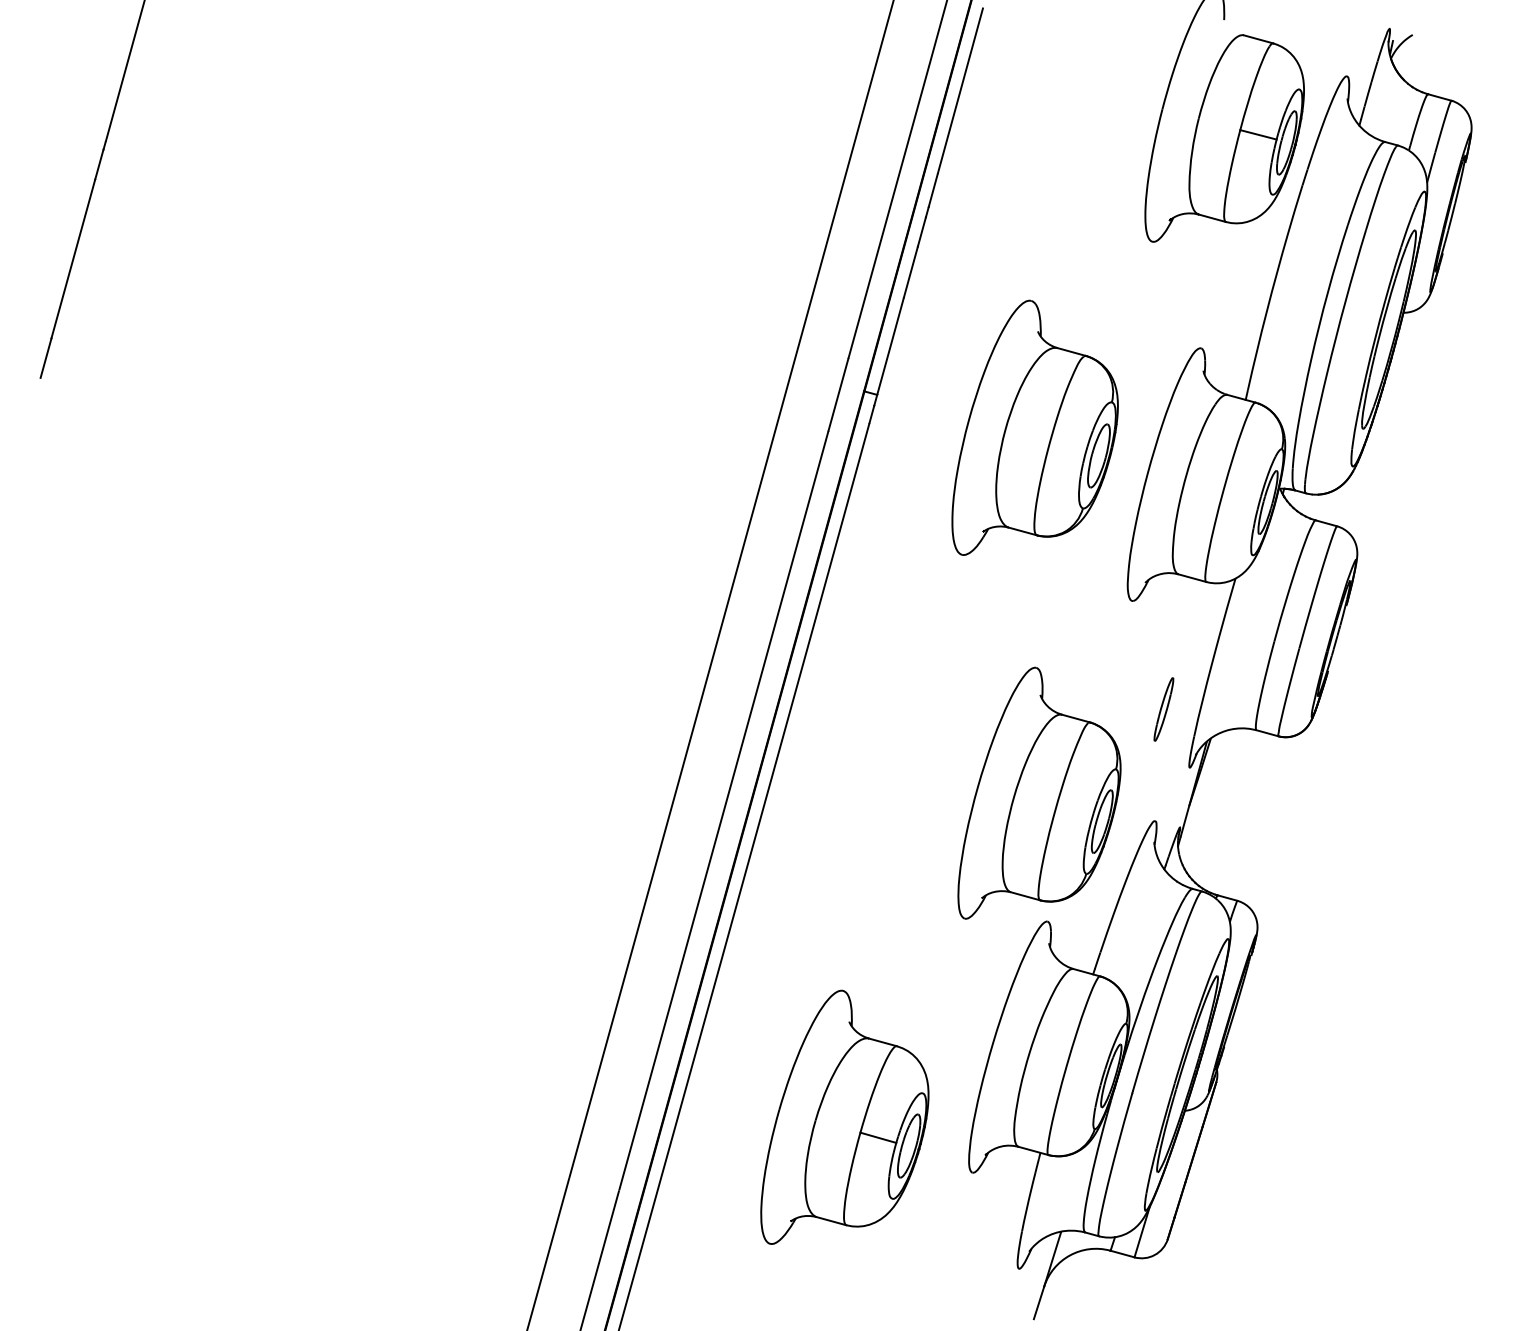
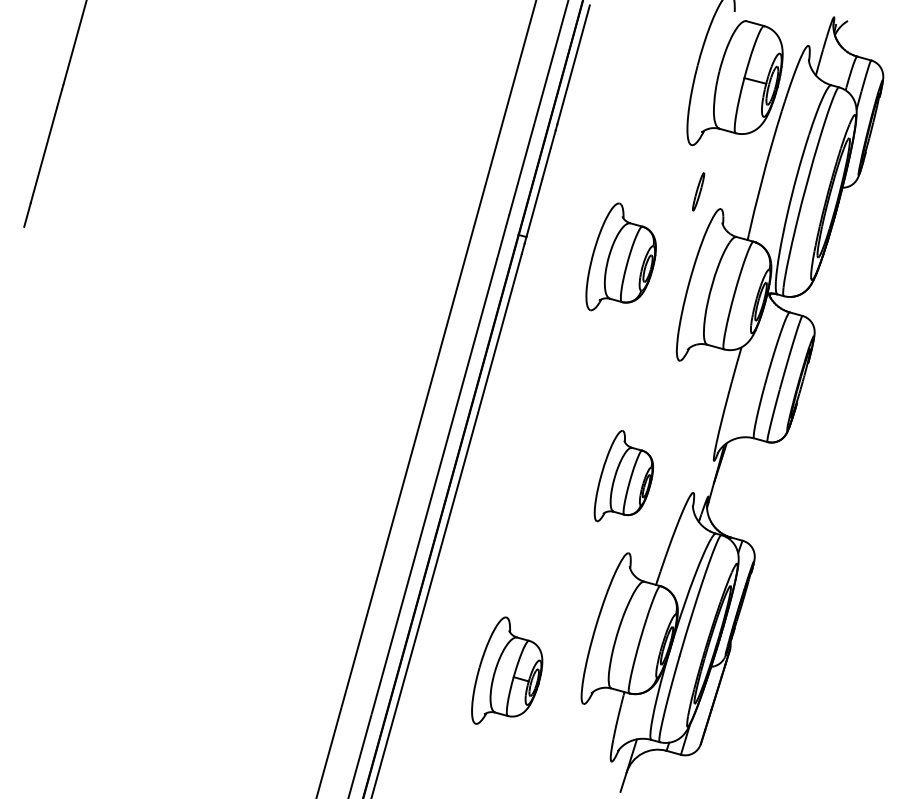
part: (1033, 427) -> (620, 256), size x0.7
part: (1163, 708) -> (698, 191), moved
part: (1038, 792) -> (623, 475), size x0.6
part: (845, 1116) -> (507, 670), size x0.7

